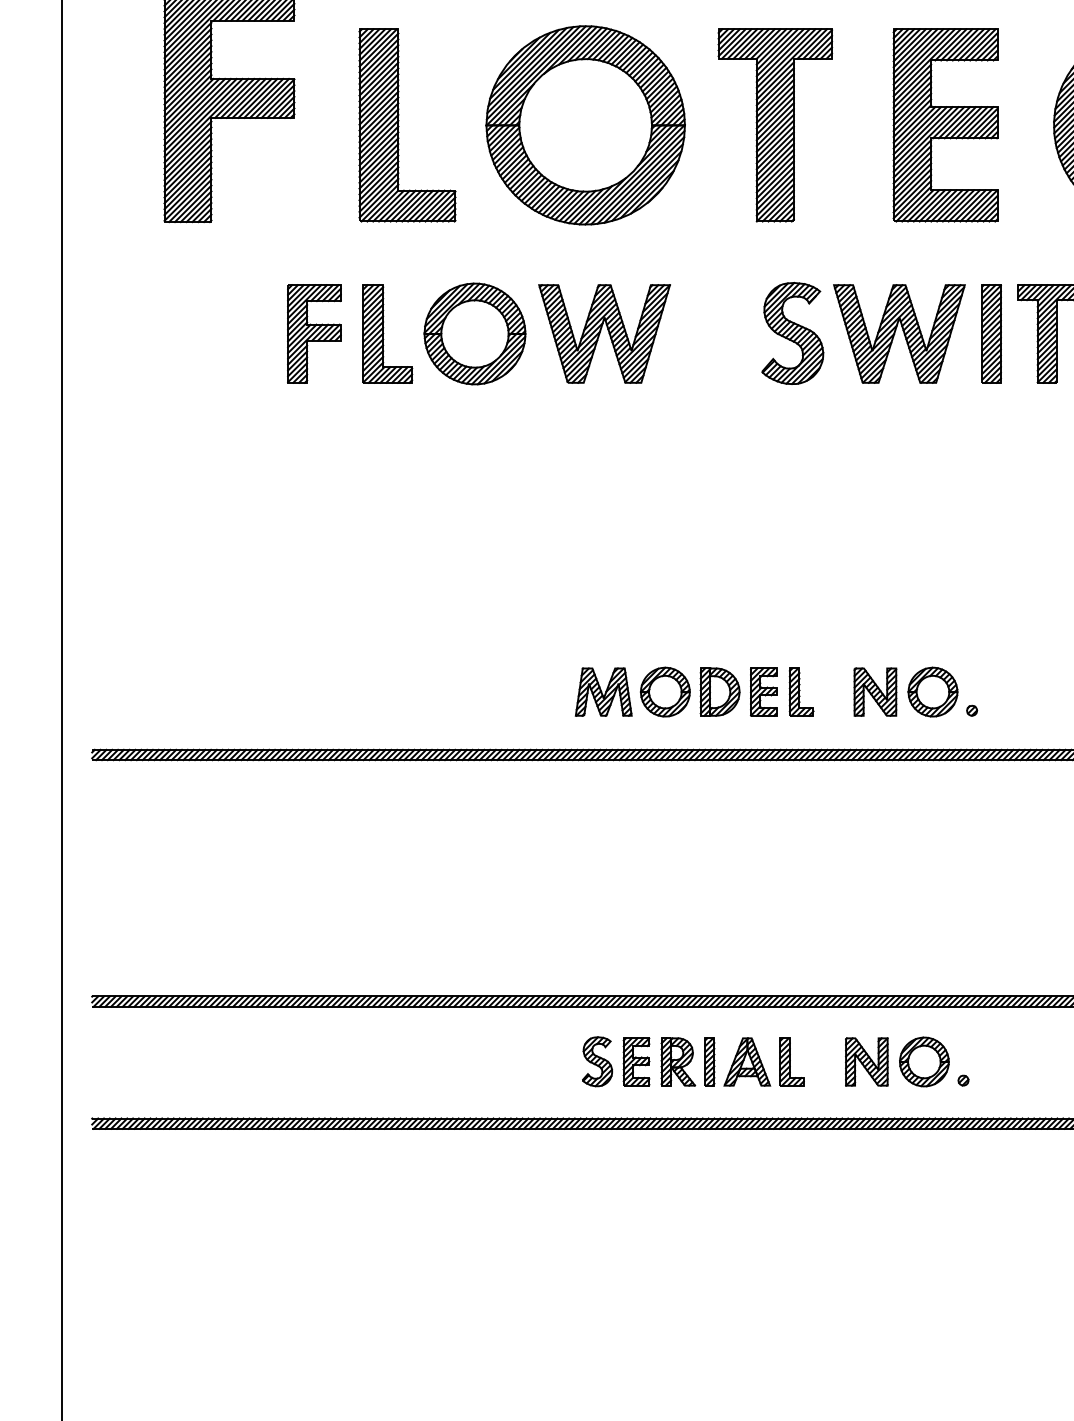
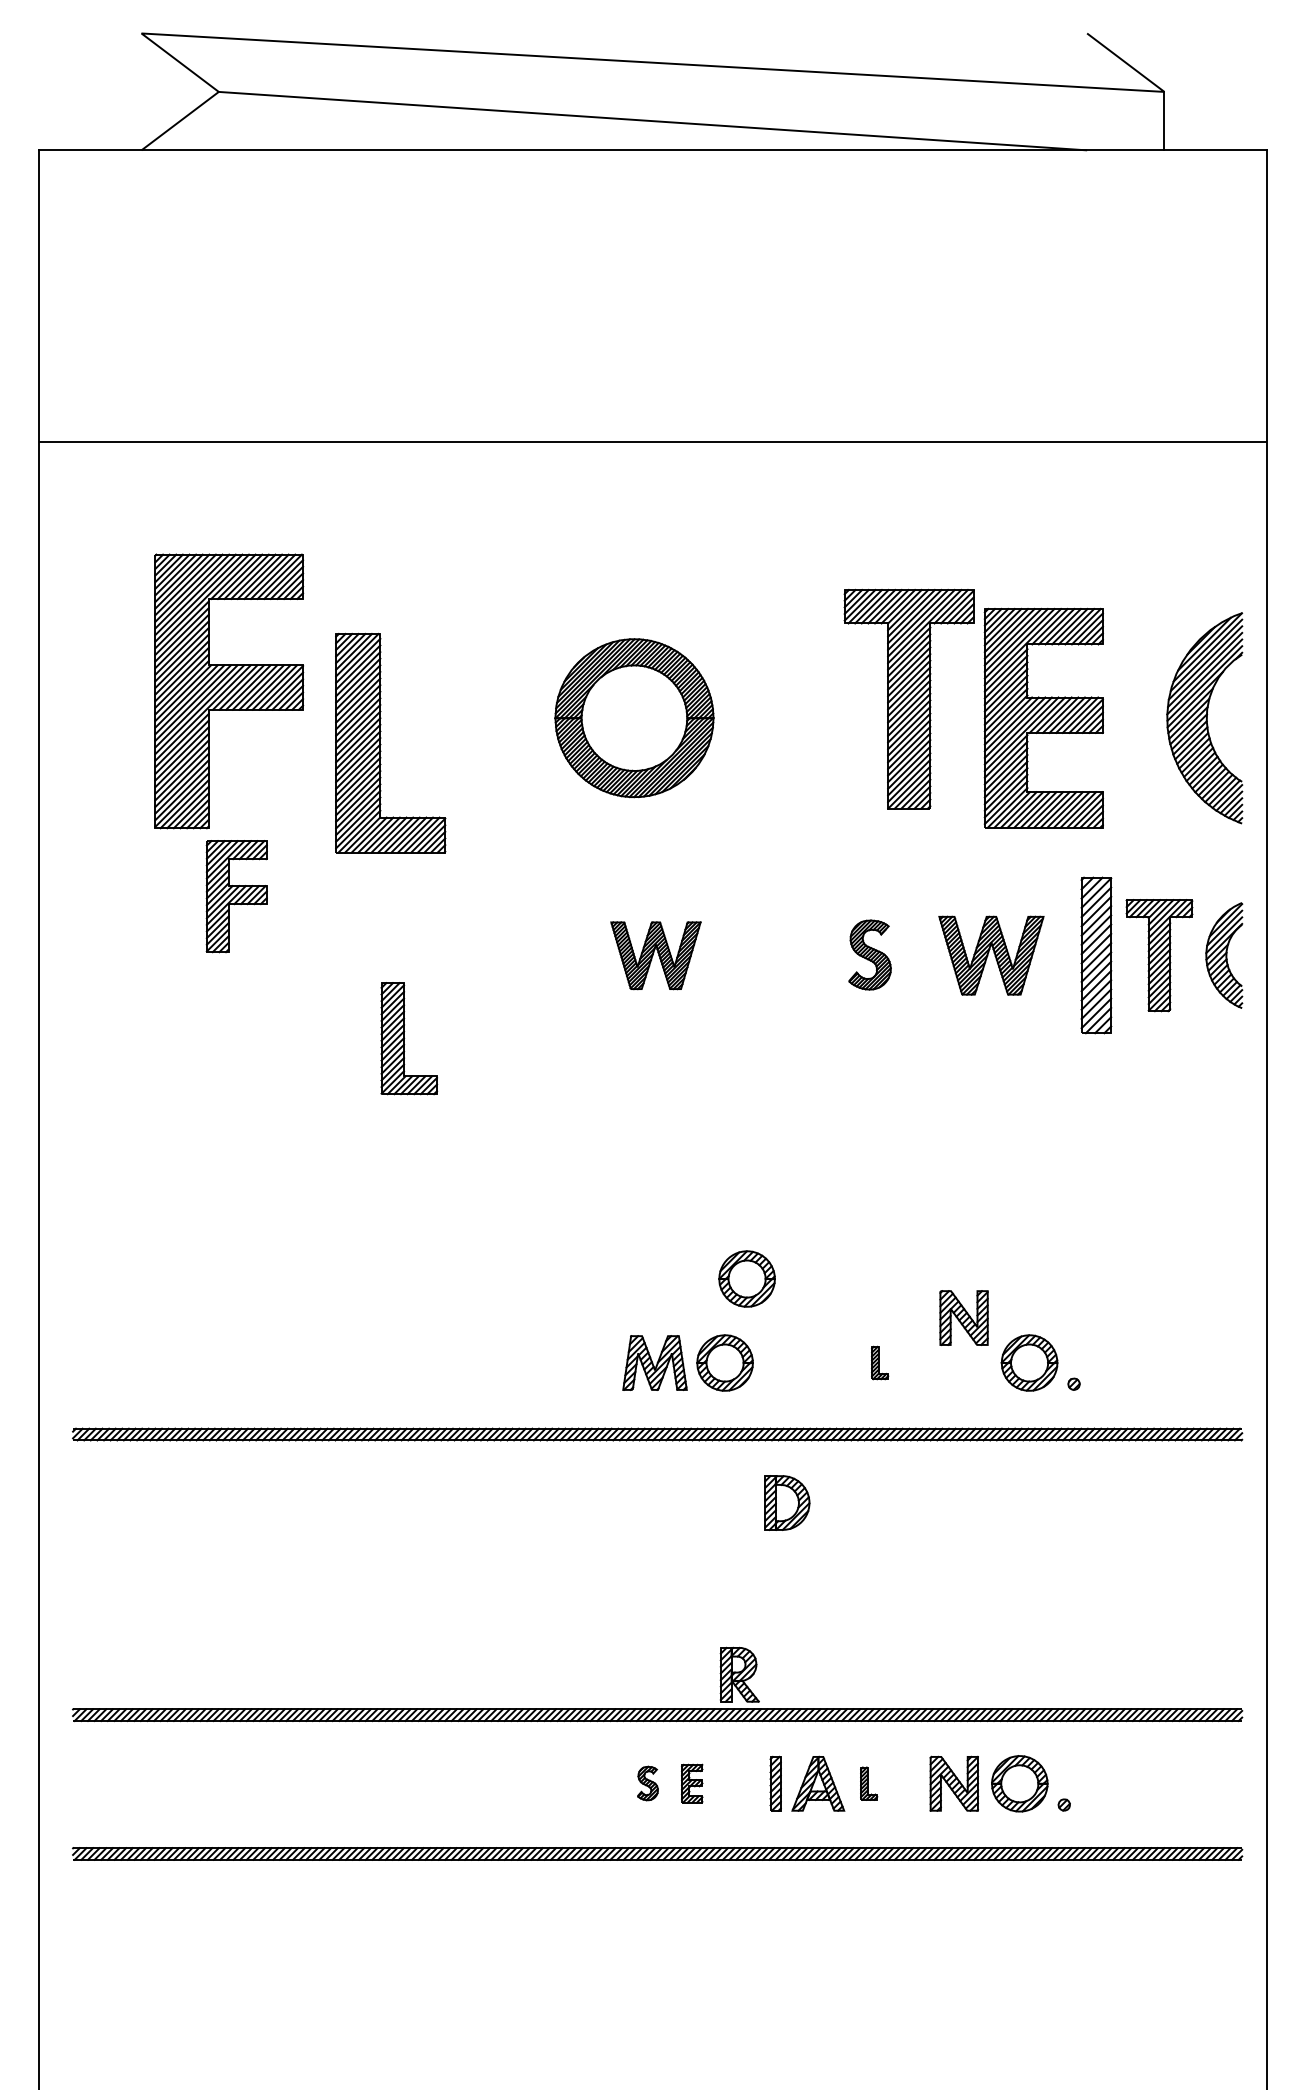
part: (585, 124) -> (634, 717), size x0.7
part: (774, 124) -> (908, 698), moved
part: (399, 126) -> (381, 744), moved
part: (314, 333) -> (236, 896), moved
part: (387, 333) -> (409, 1038), moved
part: (474, 333) -> (508, 955), removed
part: (604, 333) -> (655, 955), size x0.6
part: (792, 333) -> (869, 954), size x0.6
part: (899, 333) -> (991, 955), size x0.7
part: (990, 333) -> (1095, 955), size x1.4
part: (684, 617) -> (746, 1278), added
part: (720, 691) -> (787, 1502), moved
part: (763, 691) -> (836, 1362), removed
part: (801, 691) -> (879, 1362), size x0.6
part: (874, 691) -> (963, 1317), moved
part: (597, 1061) -> (647, 1783), size x0.6
part: (635, 1061) -> (691, 1783), size x0.7
part: (678, 1061) -> (739, 1674), moved
part: (791, 1061) -> (868, 1783), size x0.6

